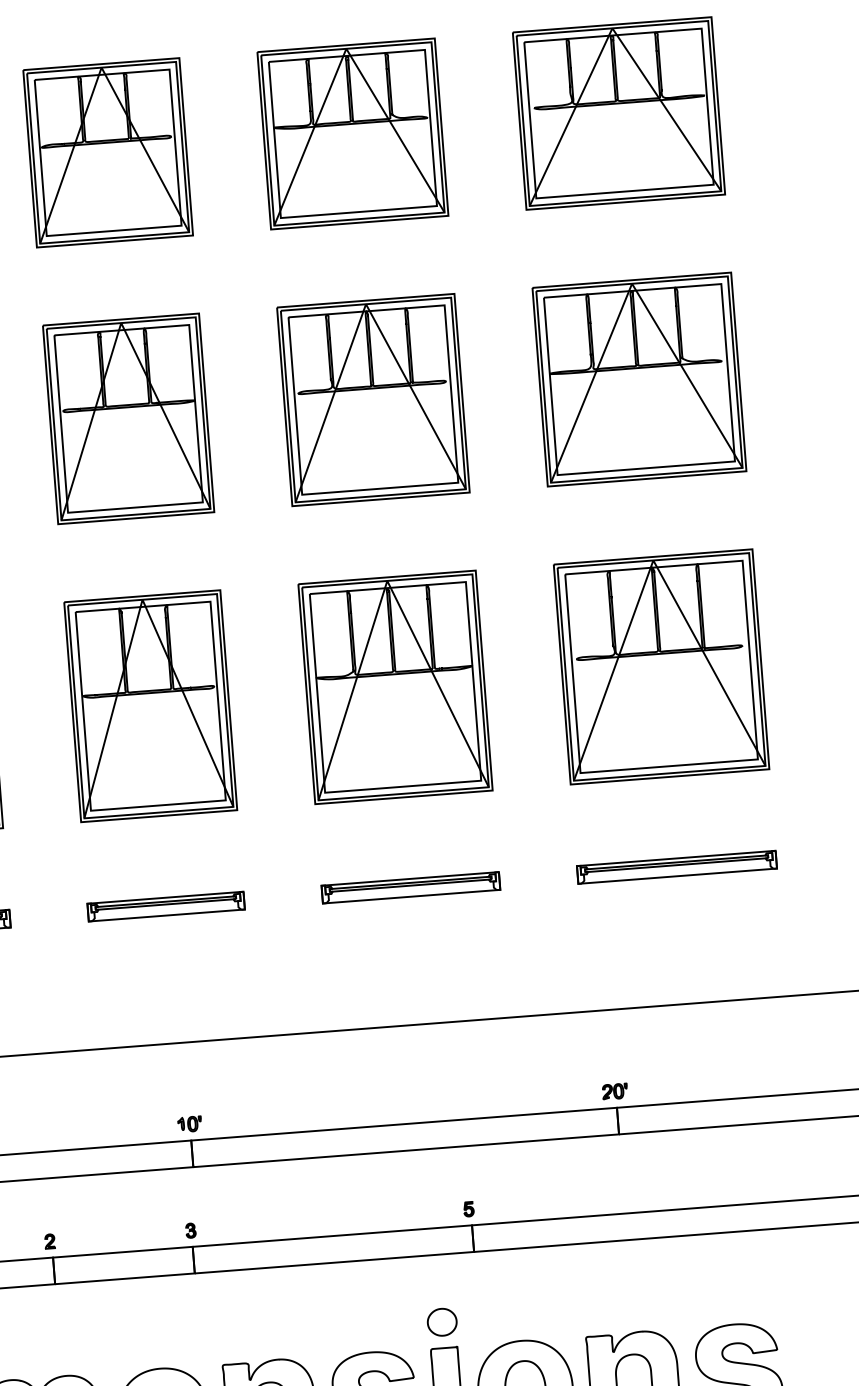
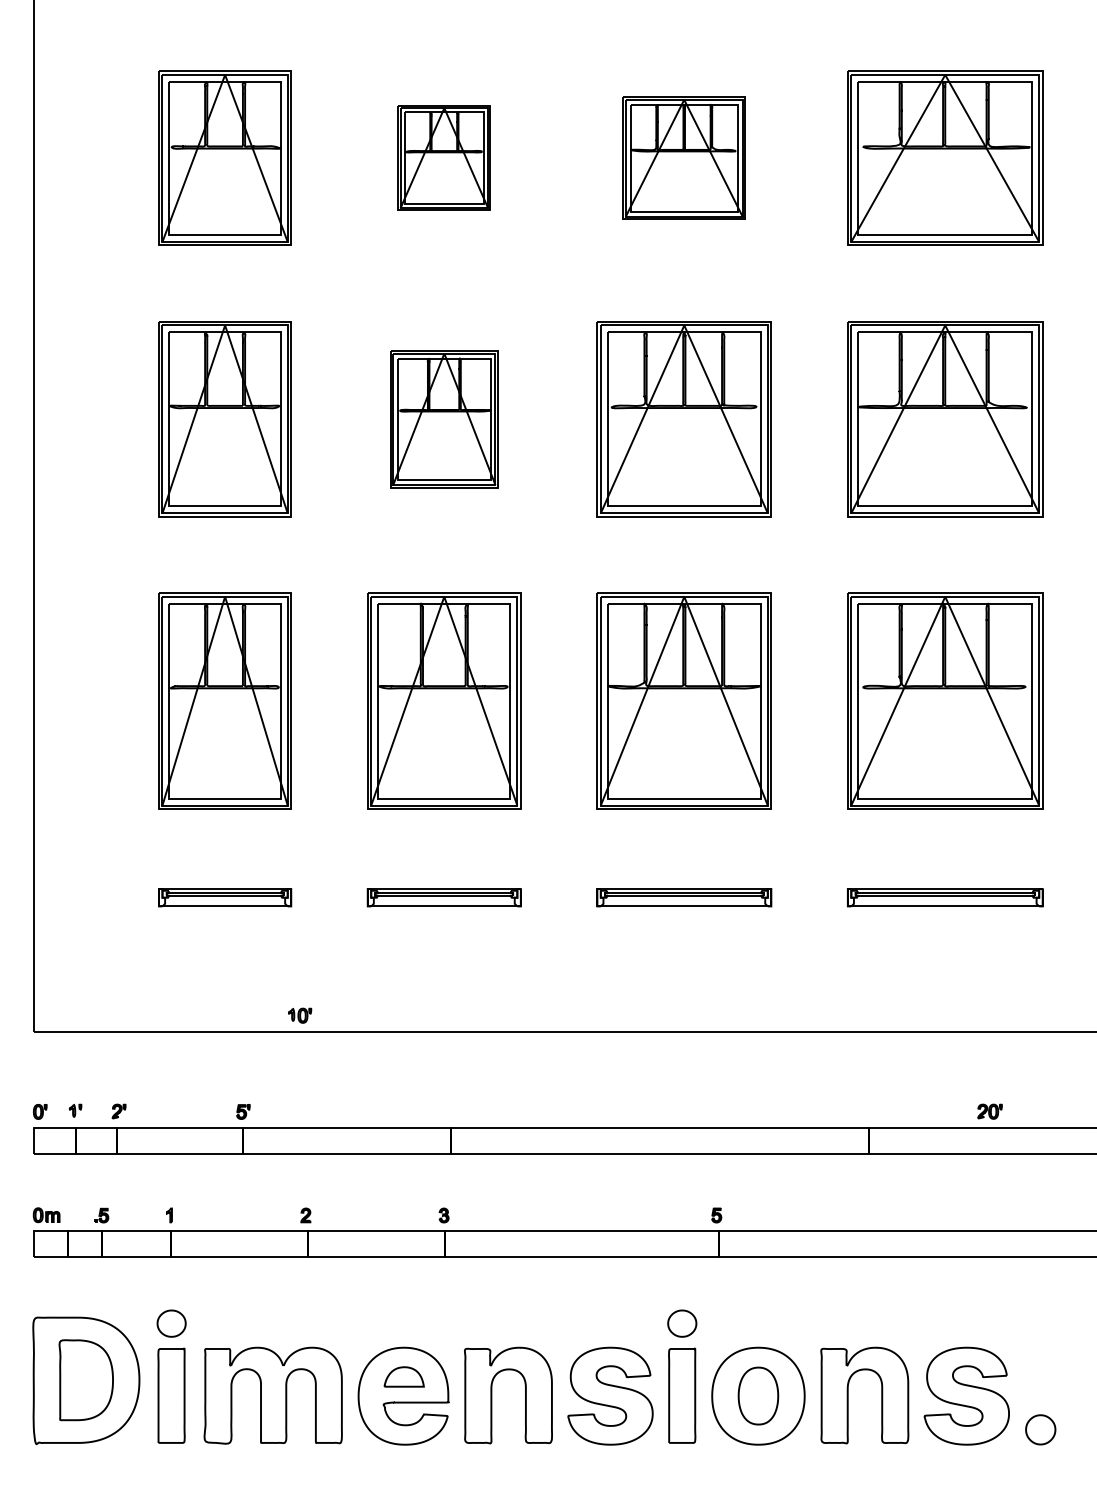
part: (351, 133) -> (683, 157), size x0.7
part: (108, 151) -> (444, 157), size x0.6
part: (128, 418) -> (444, 419), size x0.7
part: (614, 1091) -> (989, 1111), moved
part: (190, 1124) -> (300, 1015), moved

